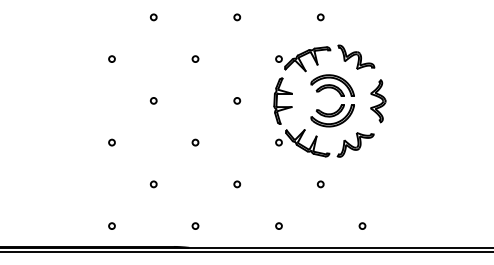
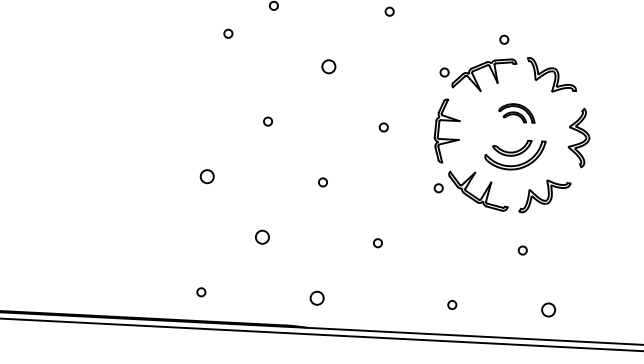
circle: (320, 17) -> (503, 39), moved
circle: (111, 58) -> (227, 32), moved
circle: (195, 58) -> (328, 65), size x1.6
part: (332, 85) -> (516, 112), size x0.6
circle: (111, 142) -> (206, 176), size x1.6
circle: (153, 184) -> (261, 237), size x1.6
circle: (320, 184) -> (522, 250), moved
circle: (195, 225) -> (317, 297), size x1.6
circle: (278, 225) -> (451, 304), moved
circle: (362, 225) -> (548, 309), size x1.6

